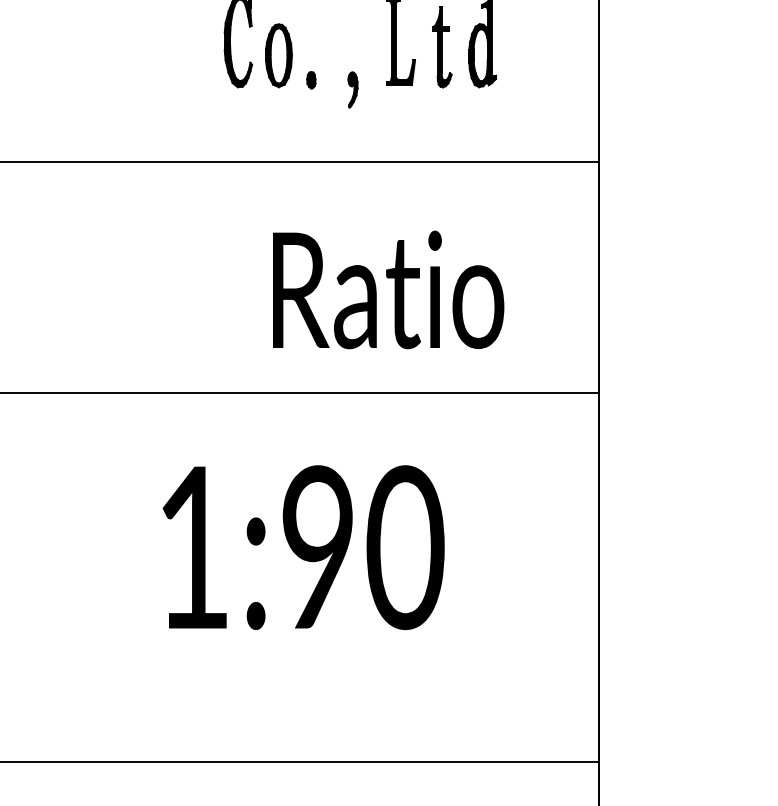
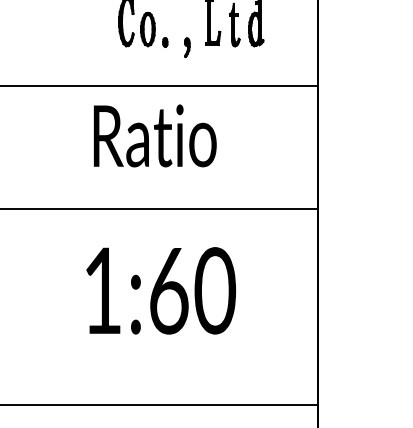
text: (389, 289) -> (155, 135), moved
text: (319, 547) -> (169, 290), 1:90 -> 1:60

